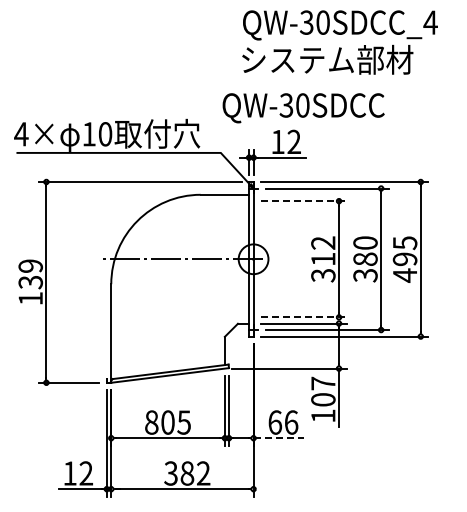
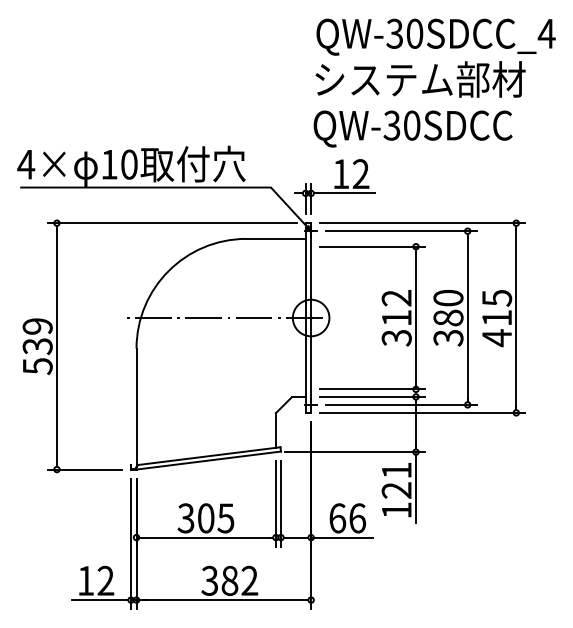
text: (339, 42) -> (434, 58), moved
text: (303, 108) -> (412, 129), moved
line: (303, 201) -> (372, 247), dashed -> solid
text: (404, 259) -> (496, 318), 495 -> 415
text: (30, 298) -> (37, 366), 139 -> 539
line: (303, 317) -> (372, 389), dashed -> solid
text: (323, 391) -> (396, 480), 107 -> 121
text: (151, 422) -> (185, 518), 805 -> 305
line: (279, 438) -> (342, 537), dashed -> solid

